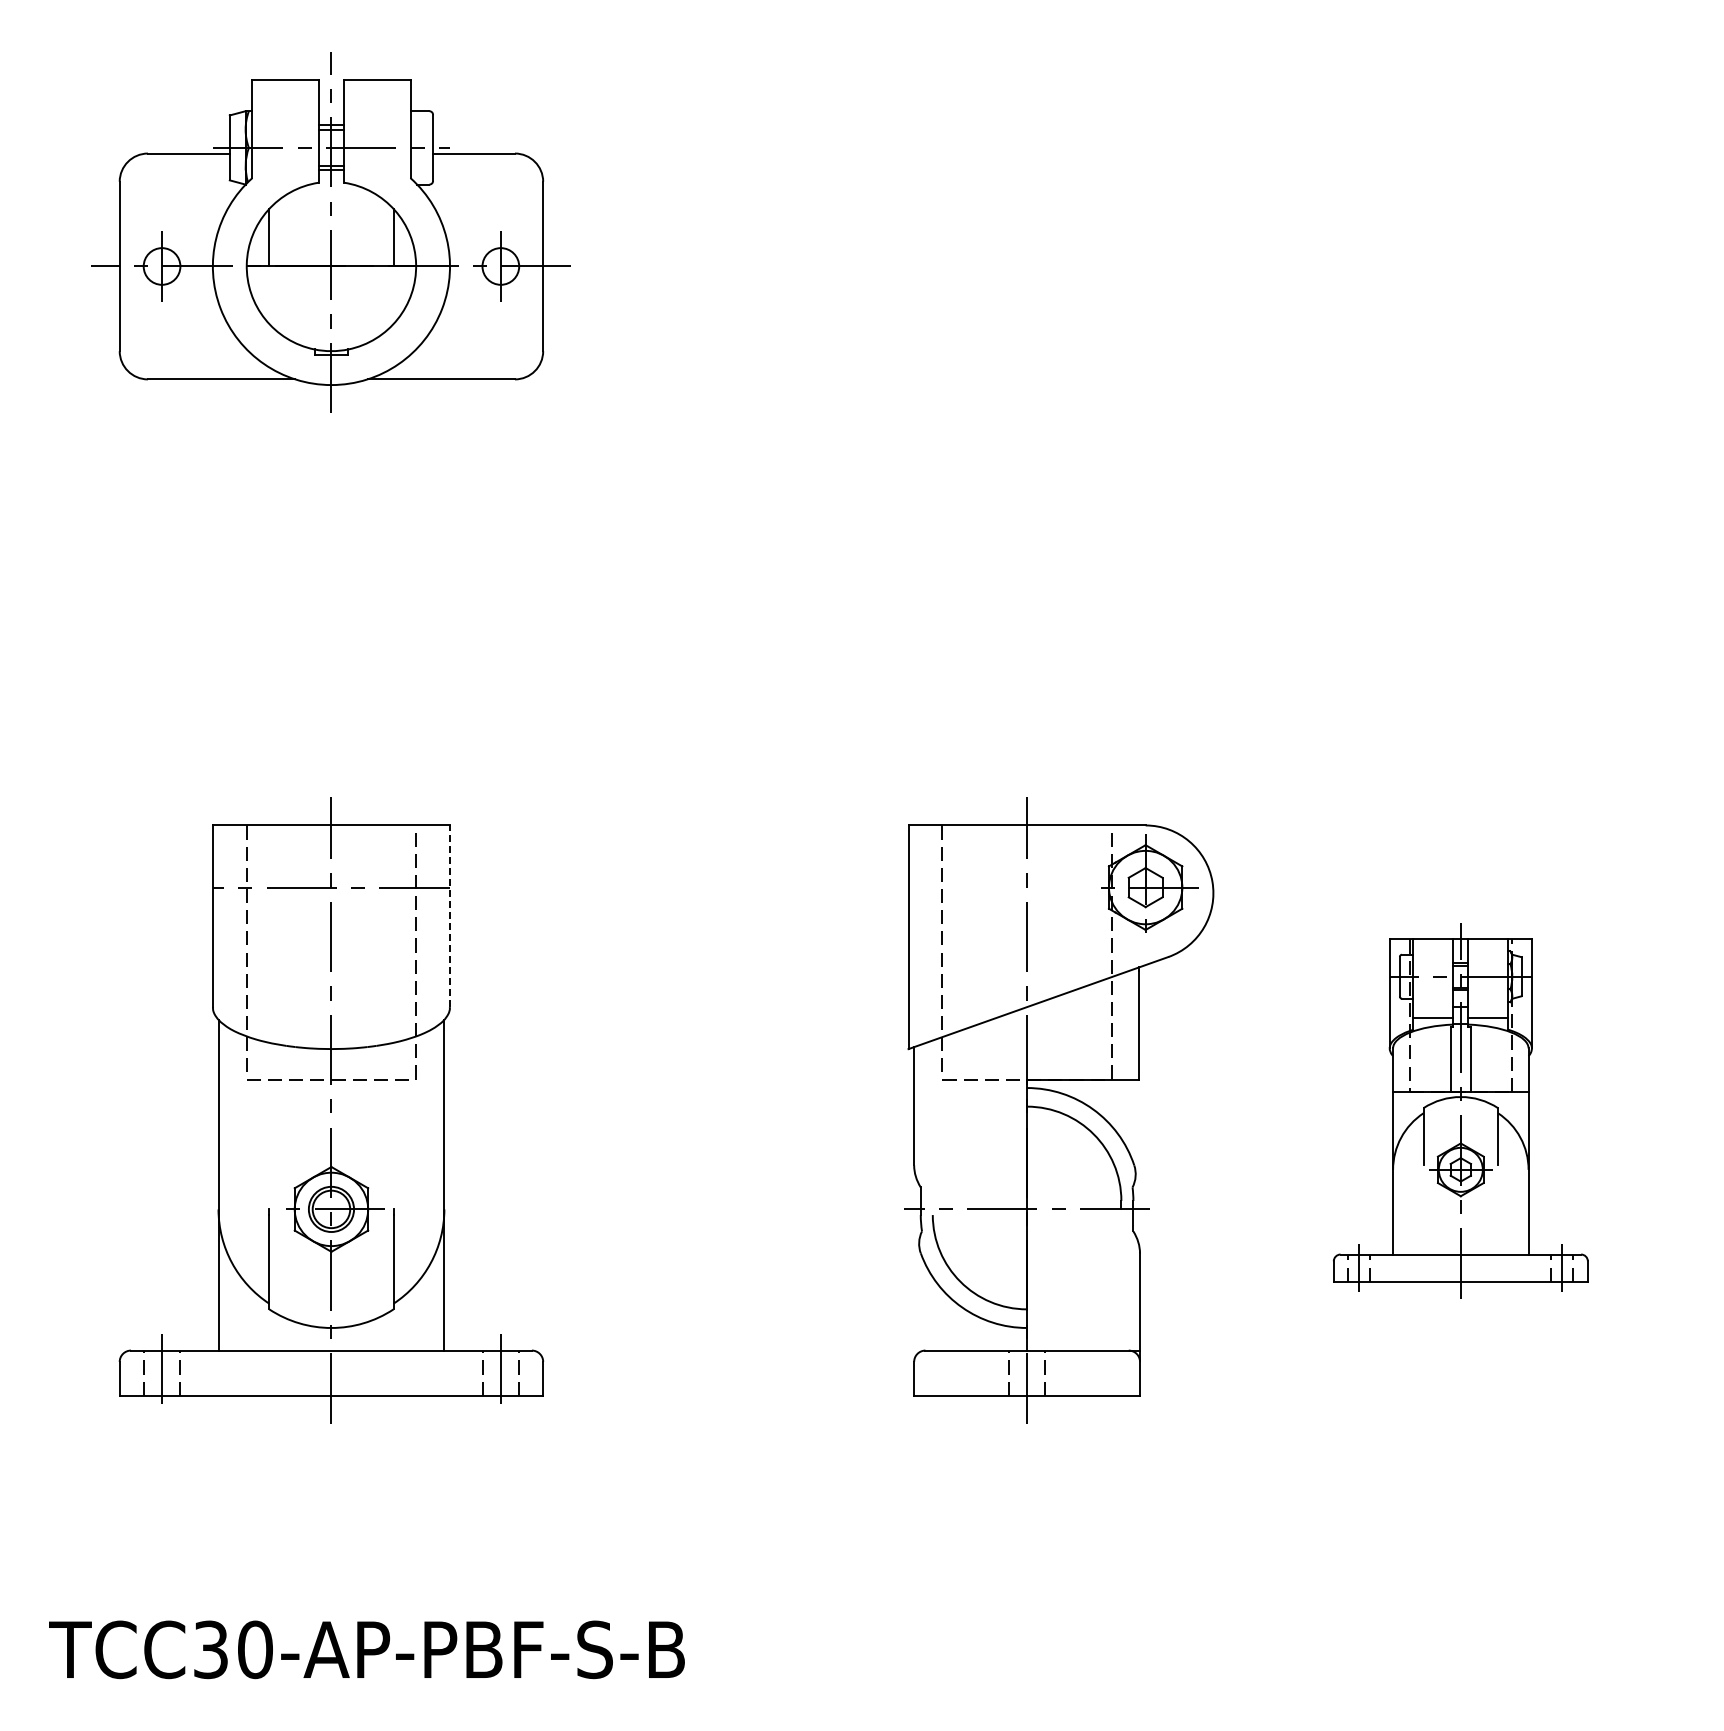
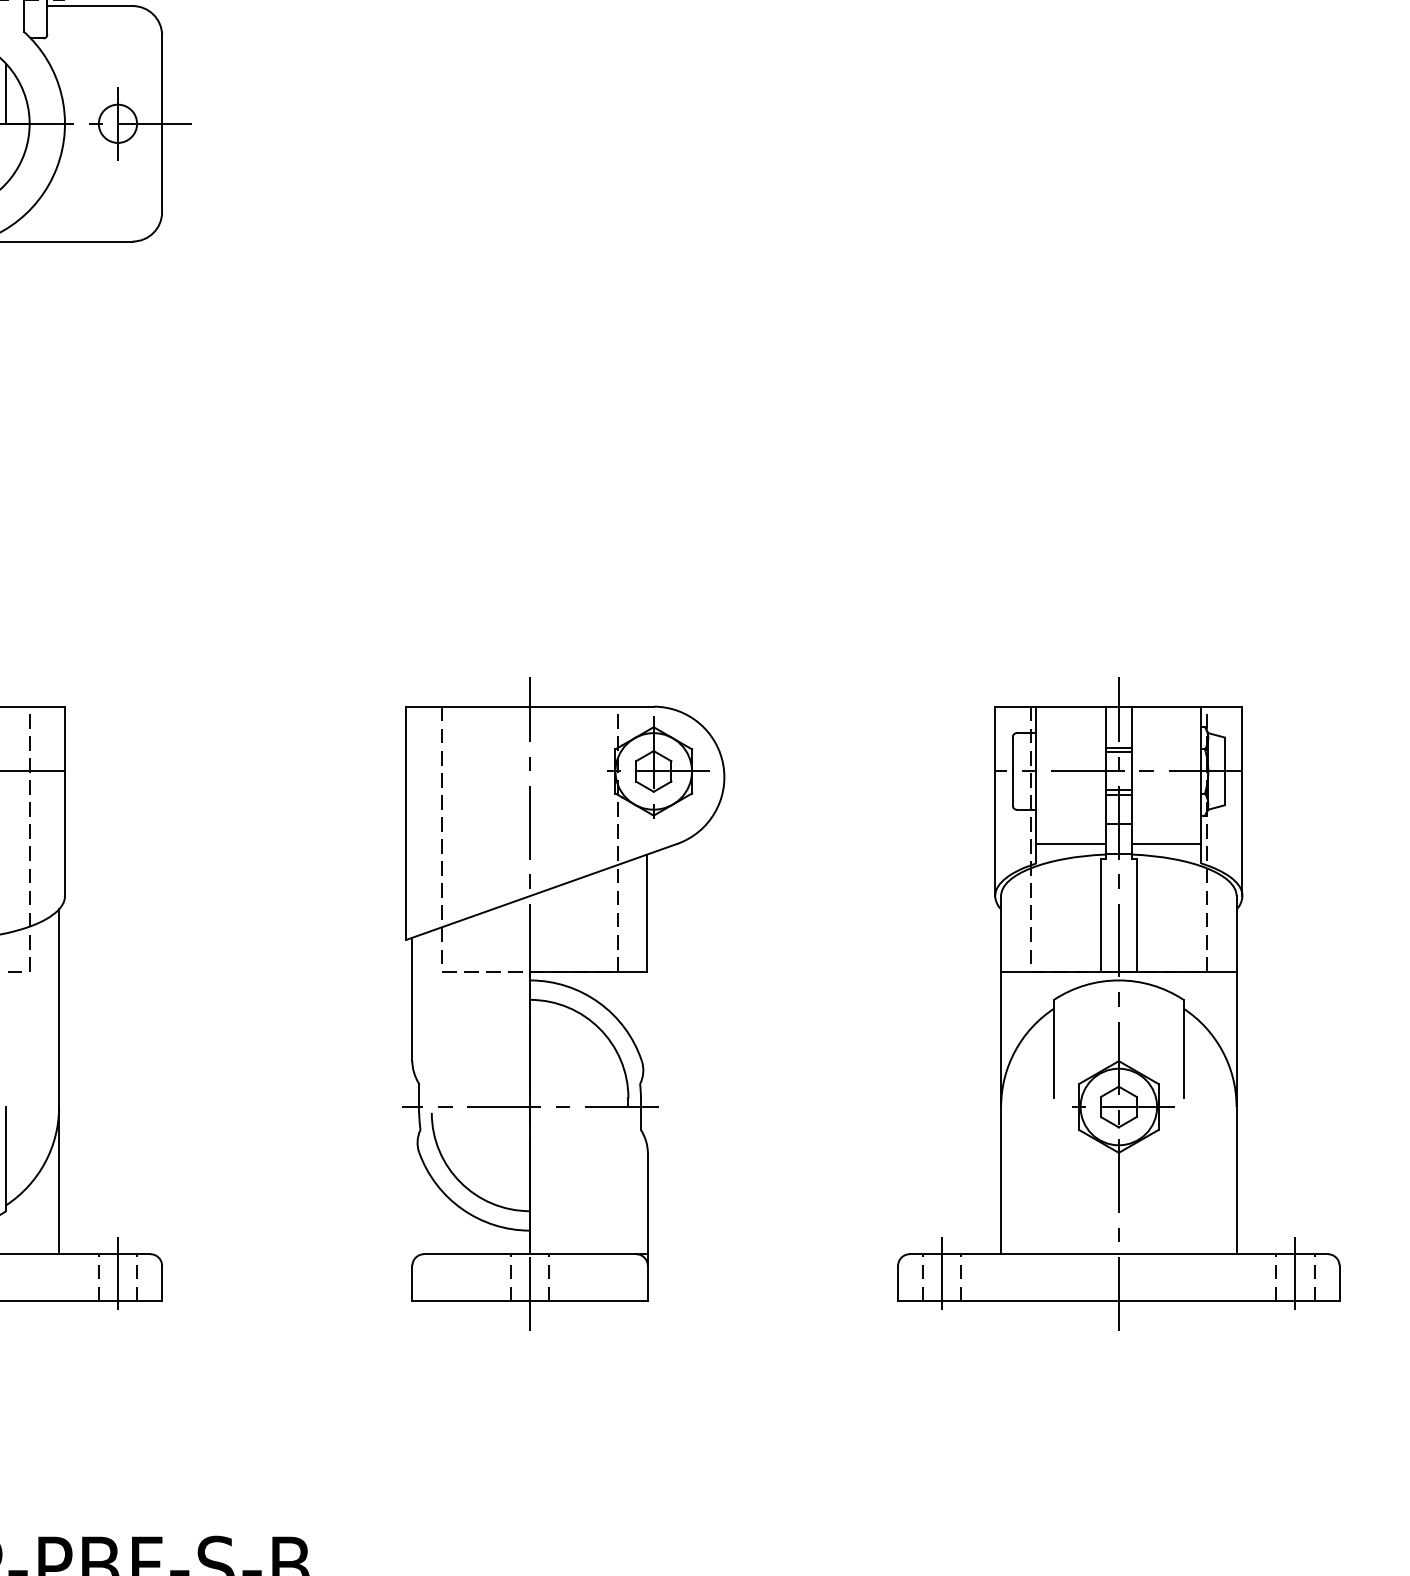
line: (450, 916) -> (65, 801), dashed -> solid
part: (1059, 1110) -> (563, 1003), moved
part: (1460, 1110) -> (1118, 1003), size x1.67

